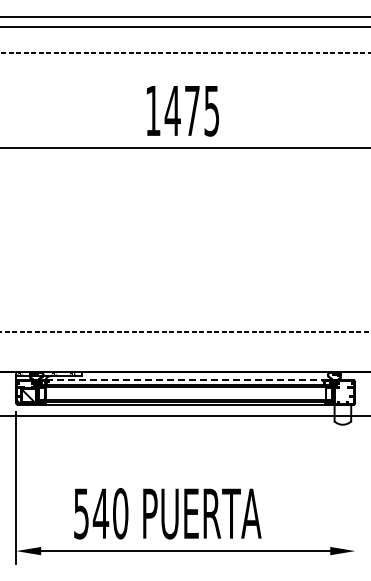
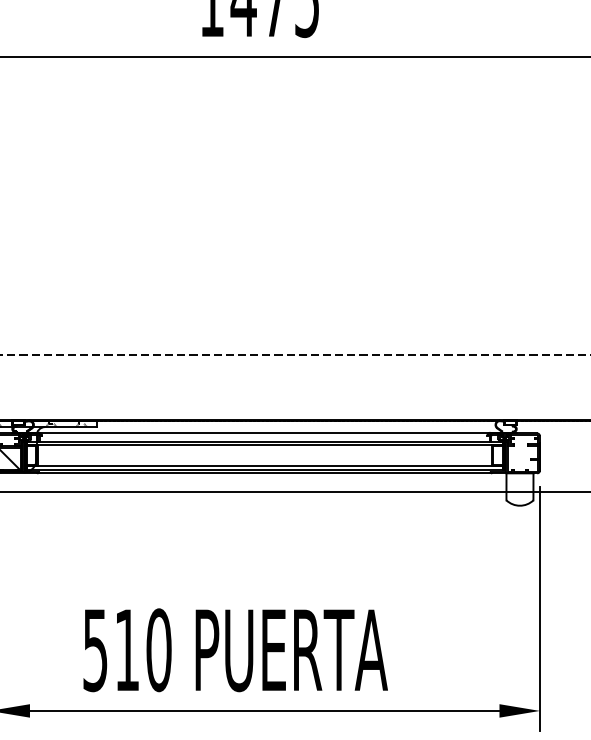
line: (186, 380) -> (265, 433), dashed -> solid
line: (355, 488) -> (540, 609), added
text: (100, 513) -> (126, 649), 540 -> 510

